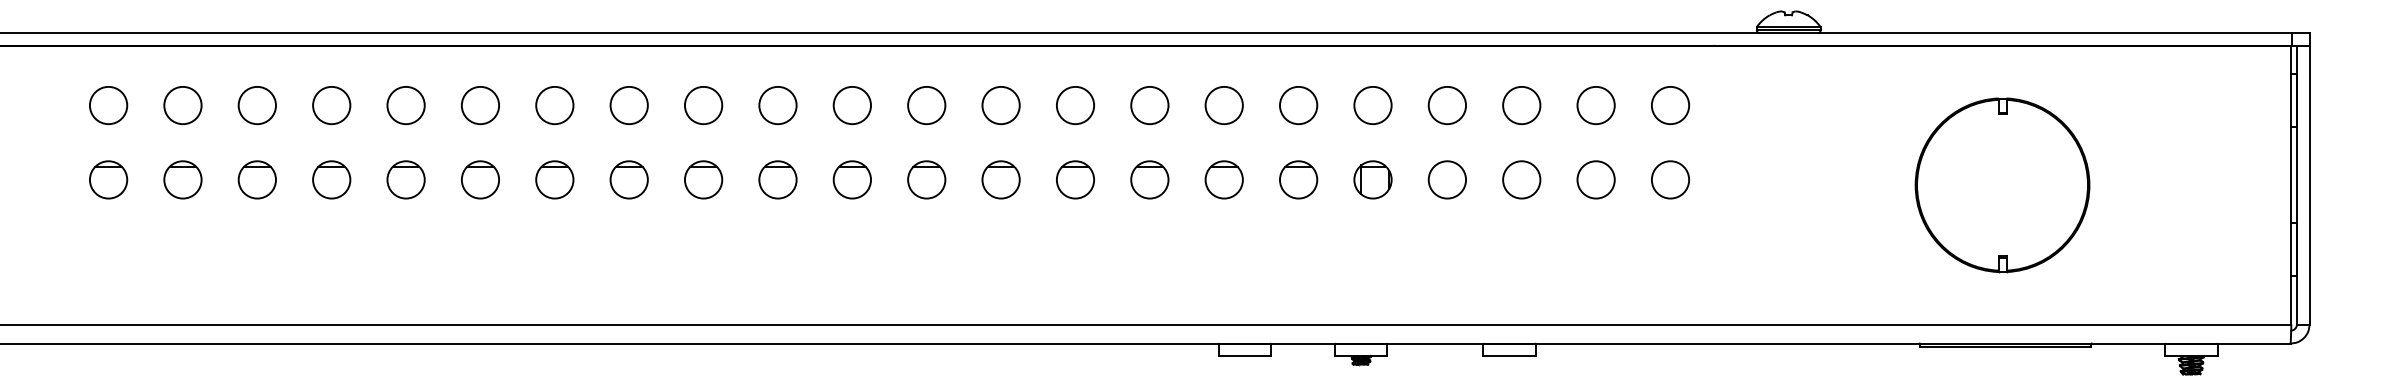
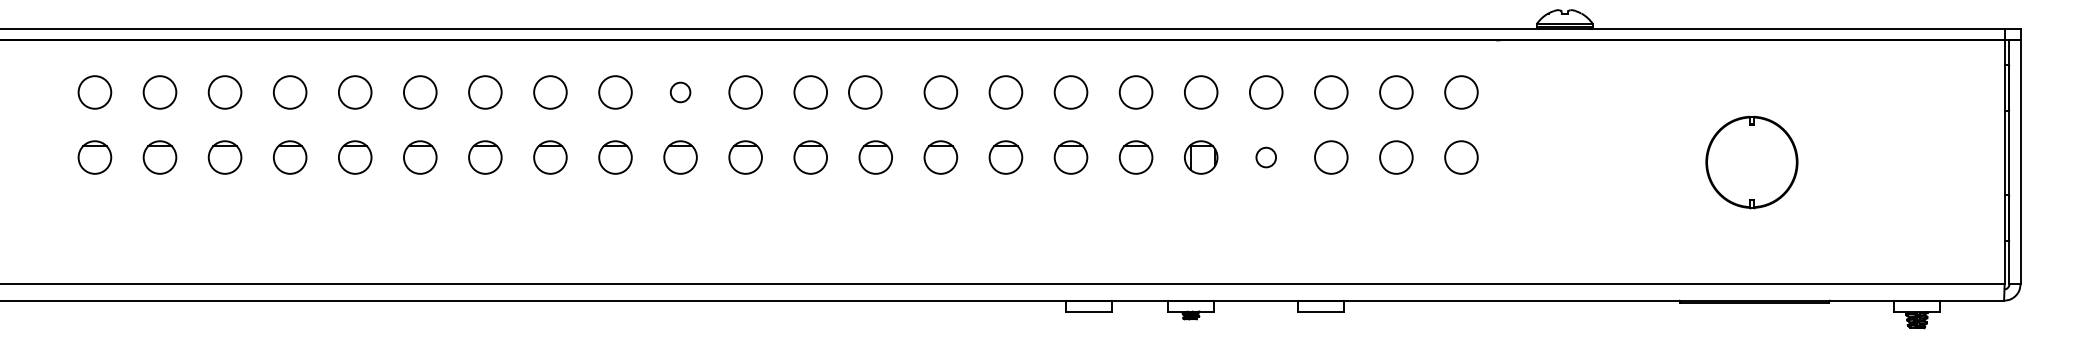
circle: (777, 105) -> (680, 92), size x0.6
circle: (1000, 105) -> (864, 92), moved
circle: (1447, 179) -> (1266, 157), size x0.6
part: (2002, 185) -> (1751, 162), size x0.6

